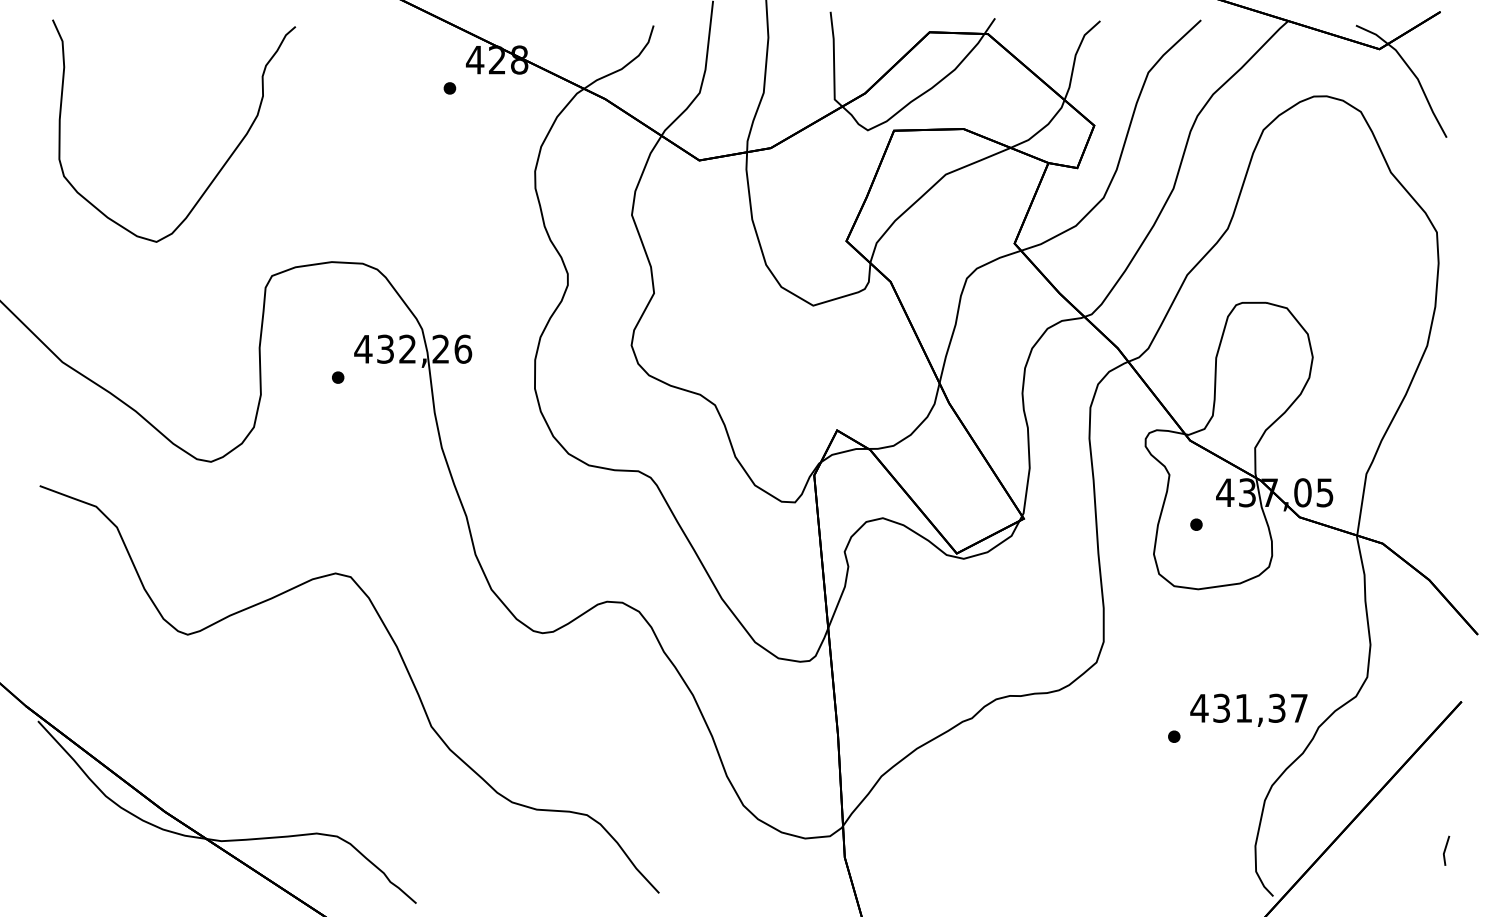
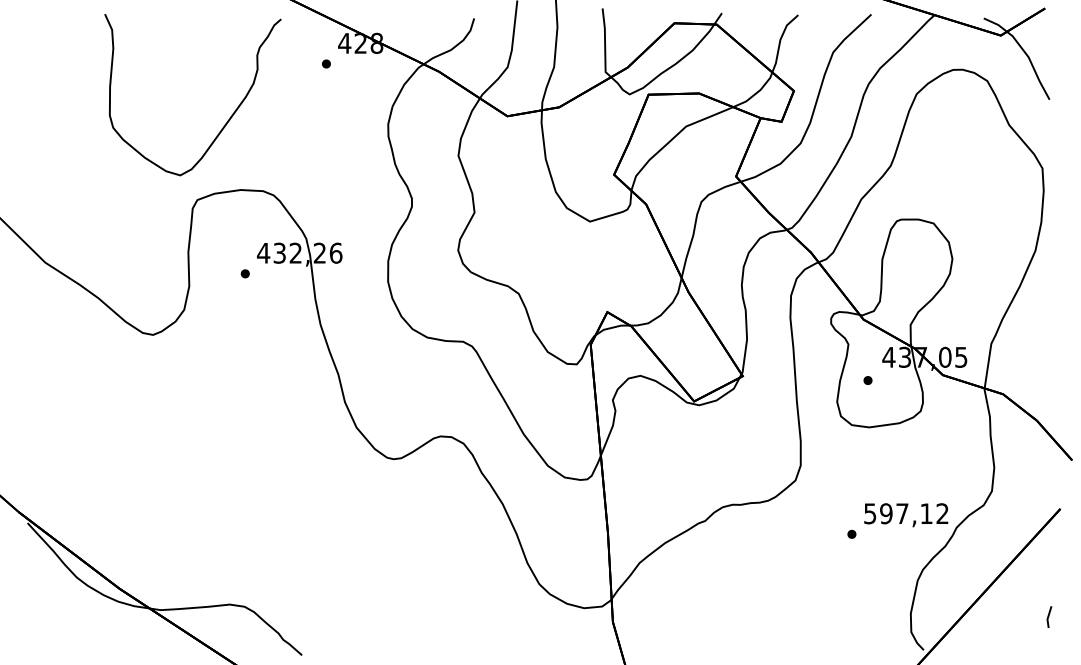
curve: (222, 165) -> (228, 119), moved
curve: (403, 664) -> (292, 481), removed
text: (1248, 707) -> (905, 513), 431,37 -> 597,12

